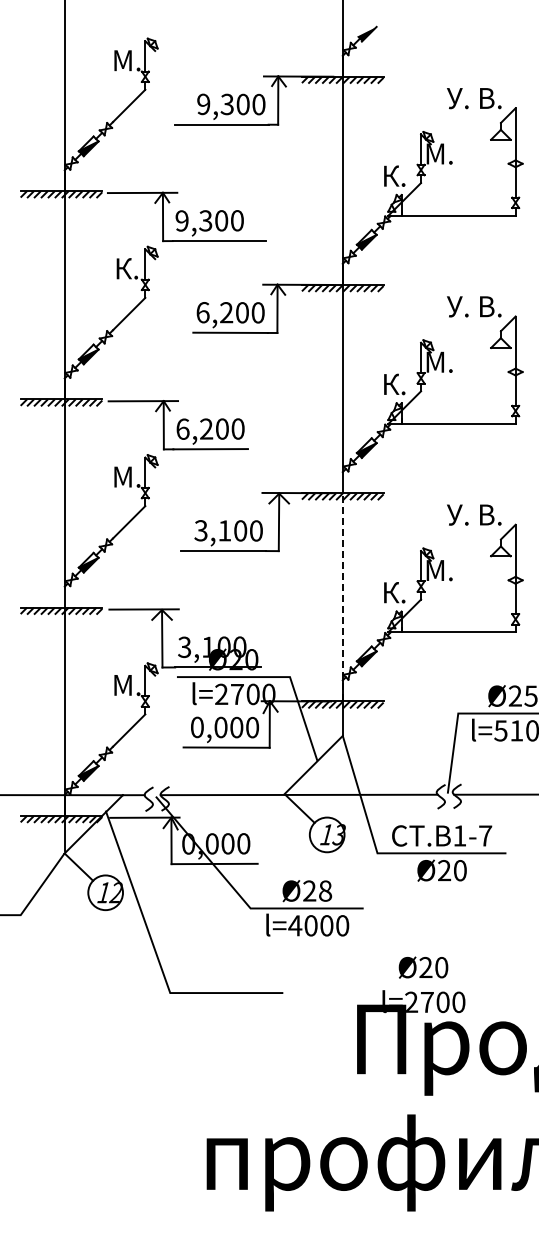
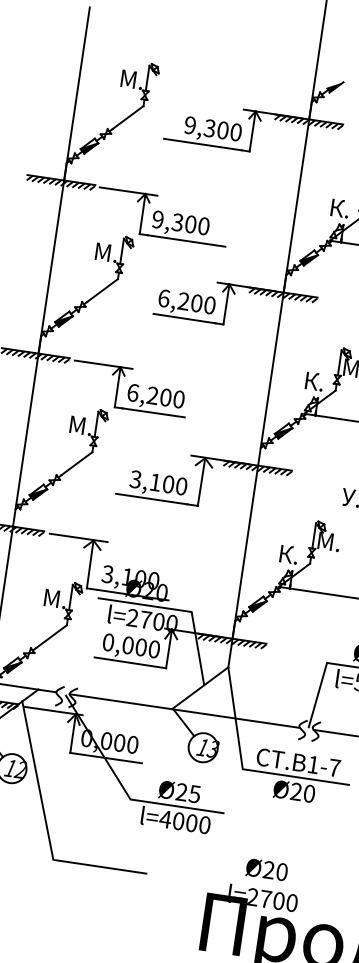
text: (127, 268) -> (106, 252), К. -> М.
line: (342, 596) -> (245, 551), dashed -> solid
text: (325, 890) -> (194, 793), Ø28 -> Ø25

